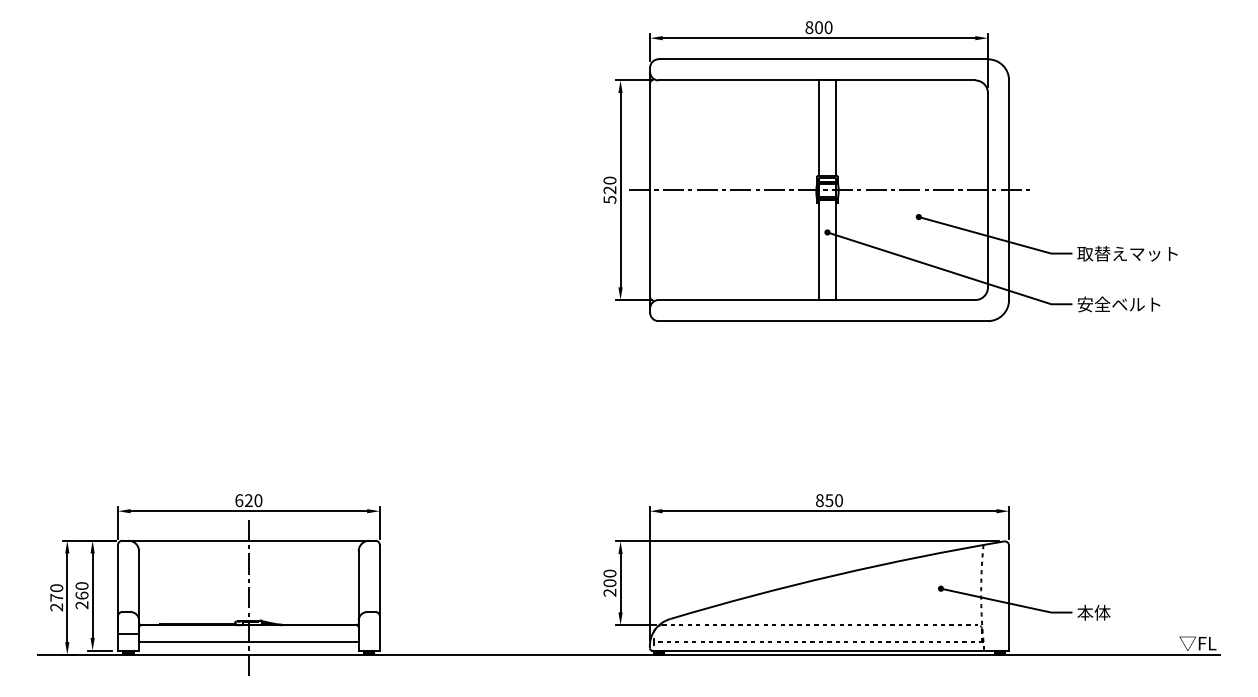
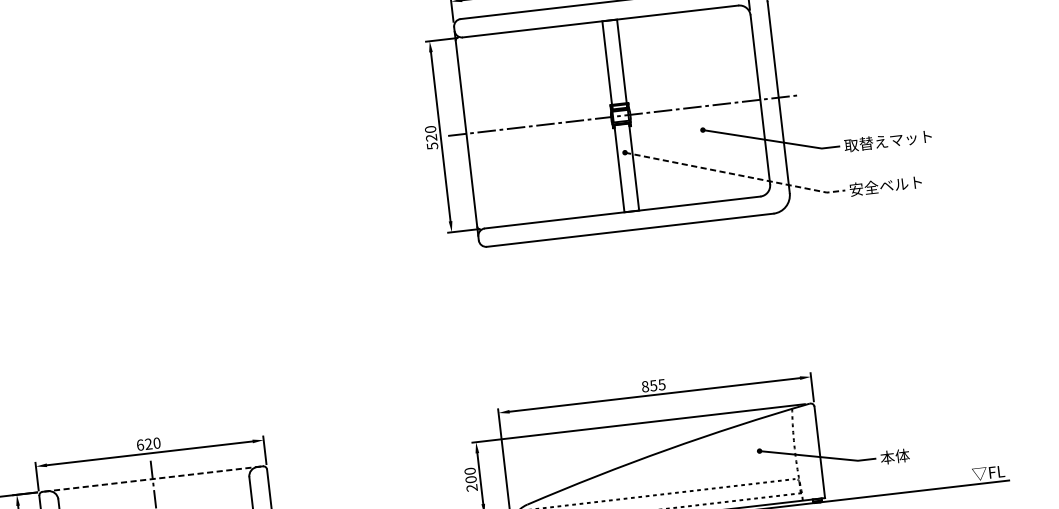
line: (950, 272) -> (736, 175), solid -> dashed
text: (838, 500) -> (661, 384), 850 -> 855
line: (248, 540) -> (152, 478), solid -> dashed

